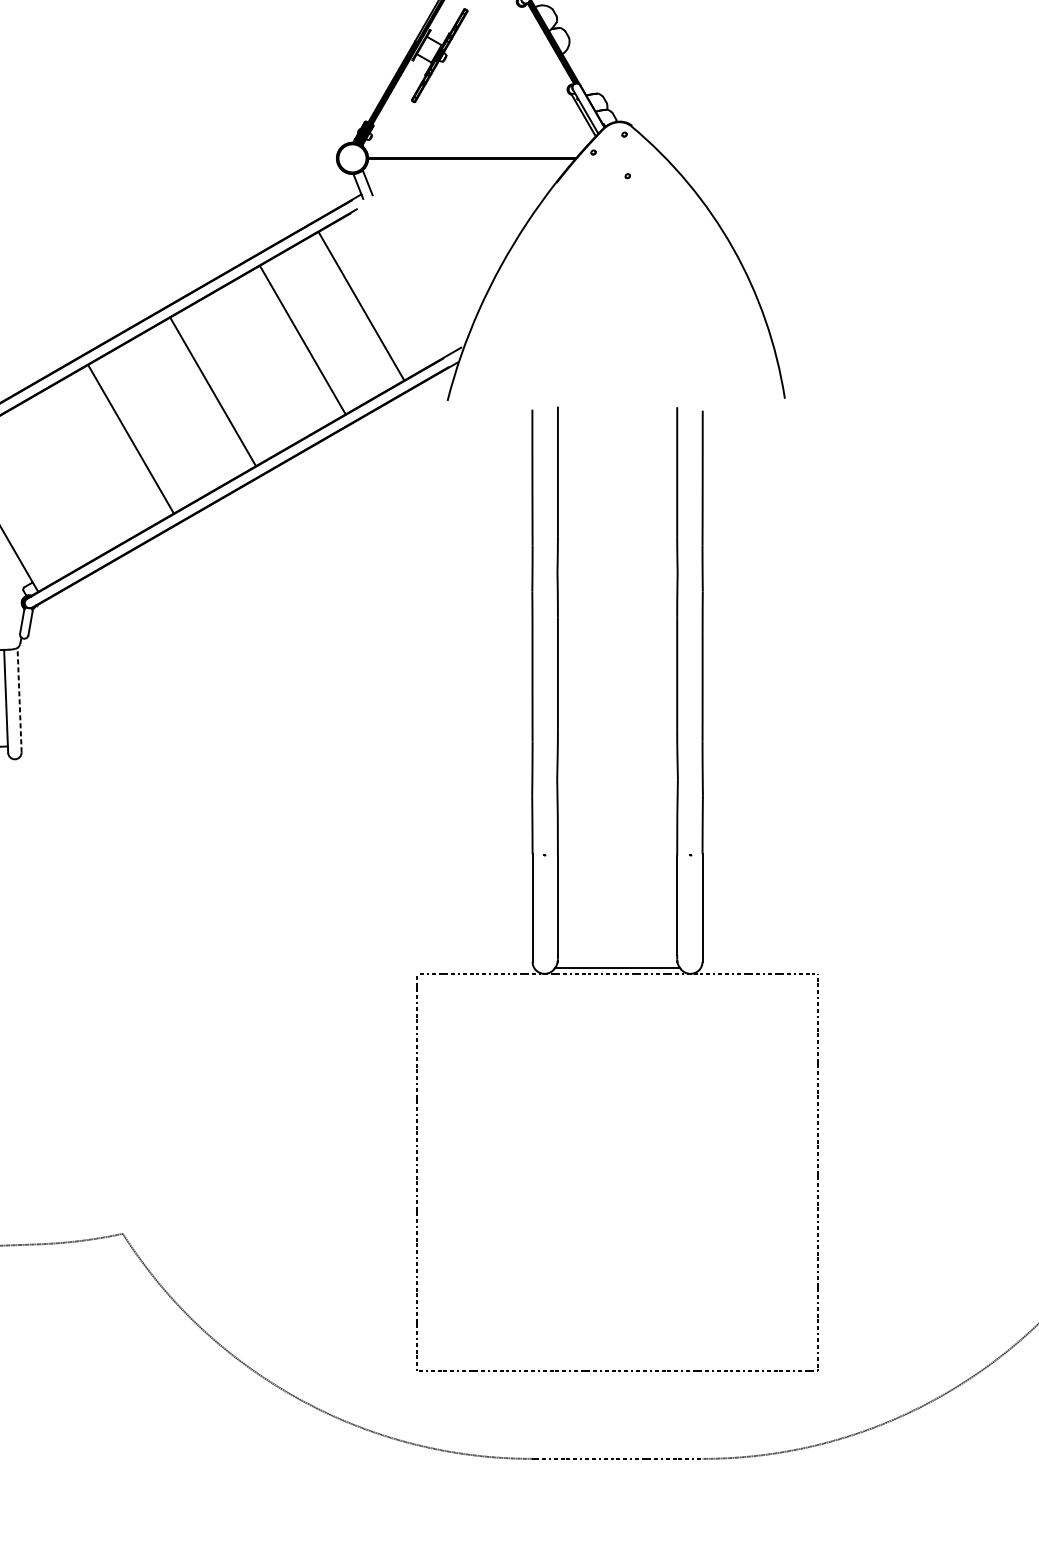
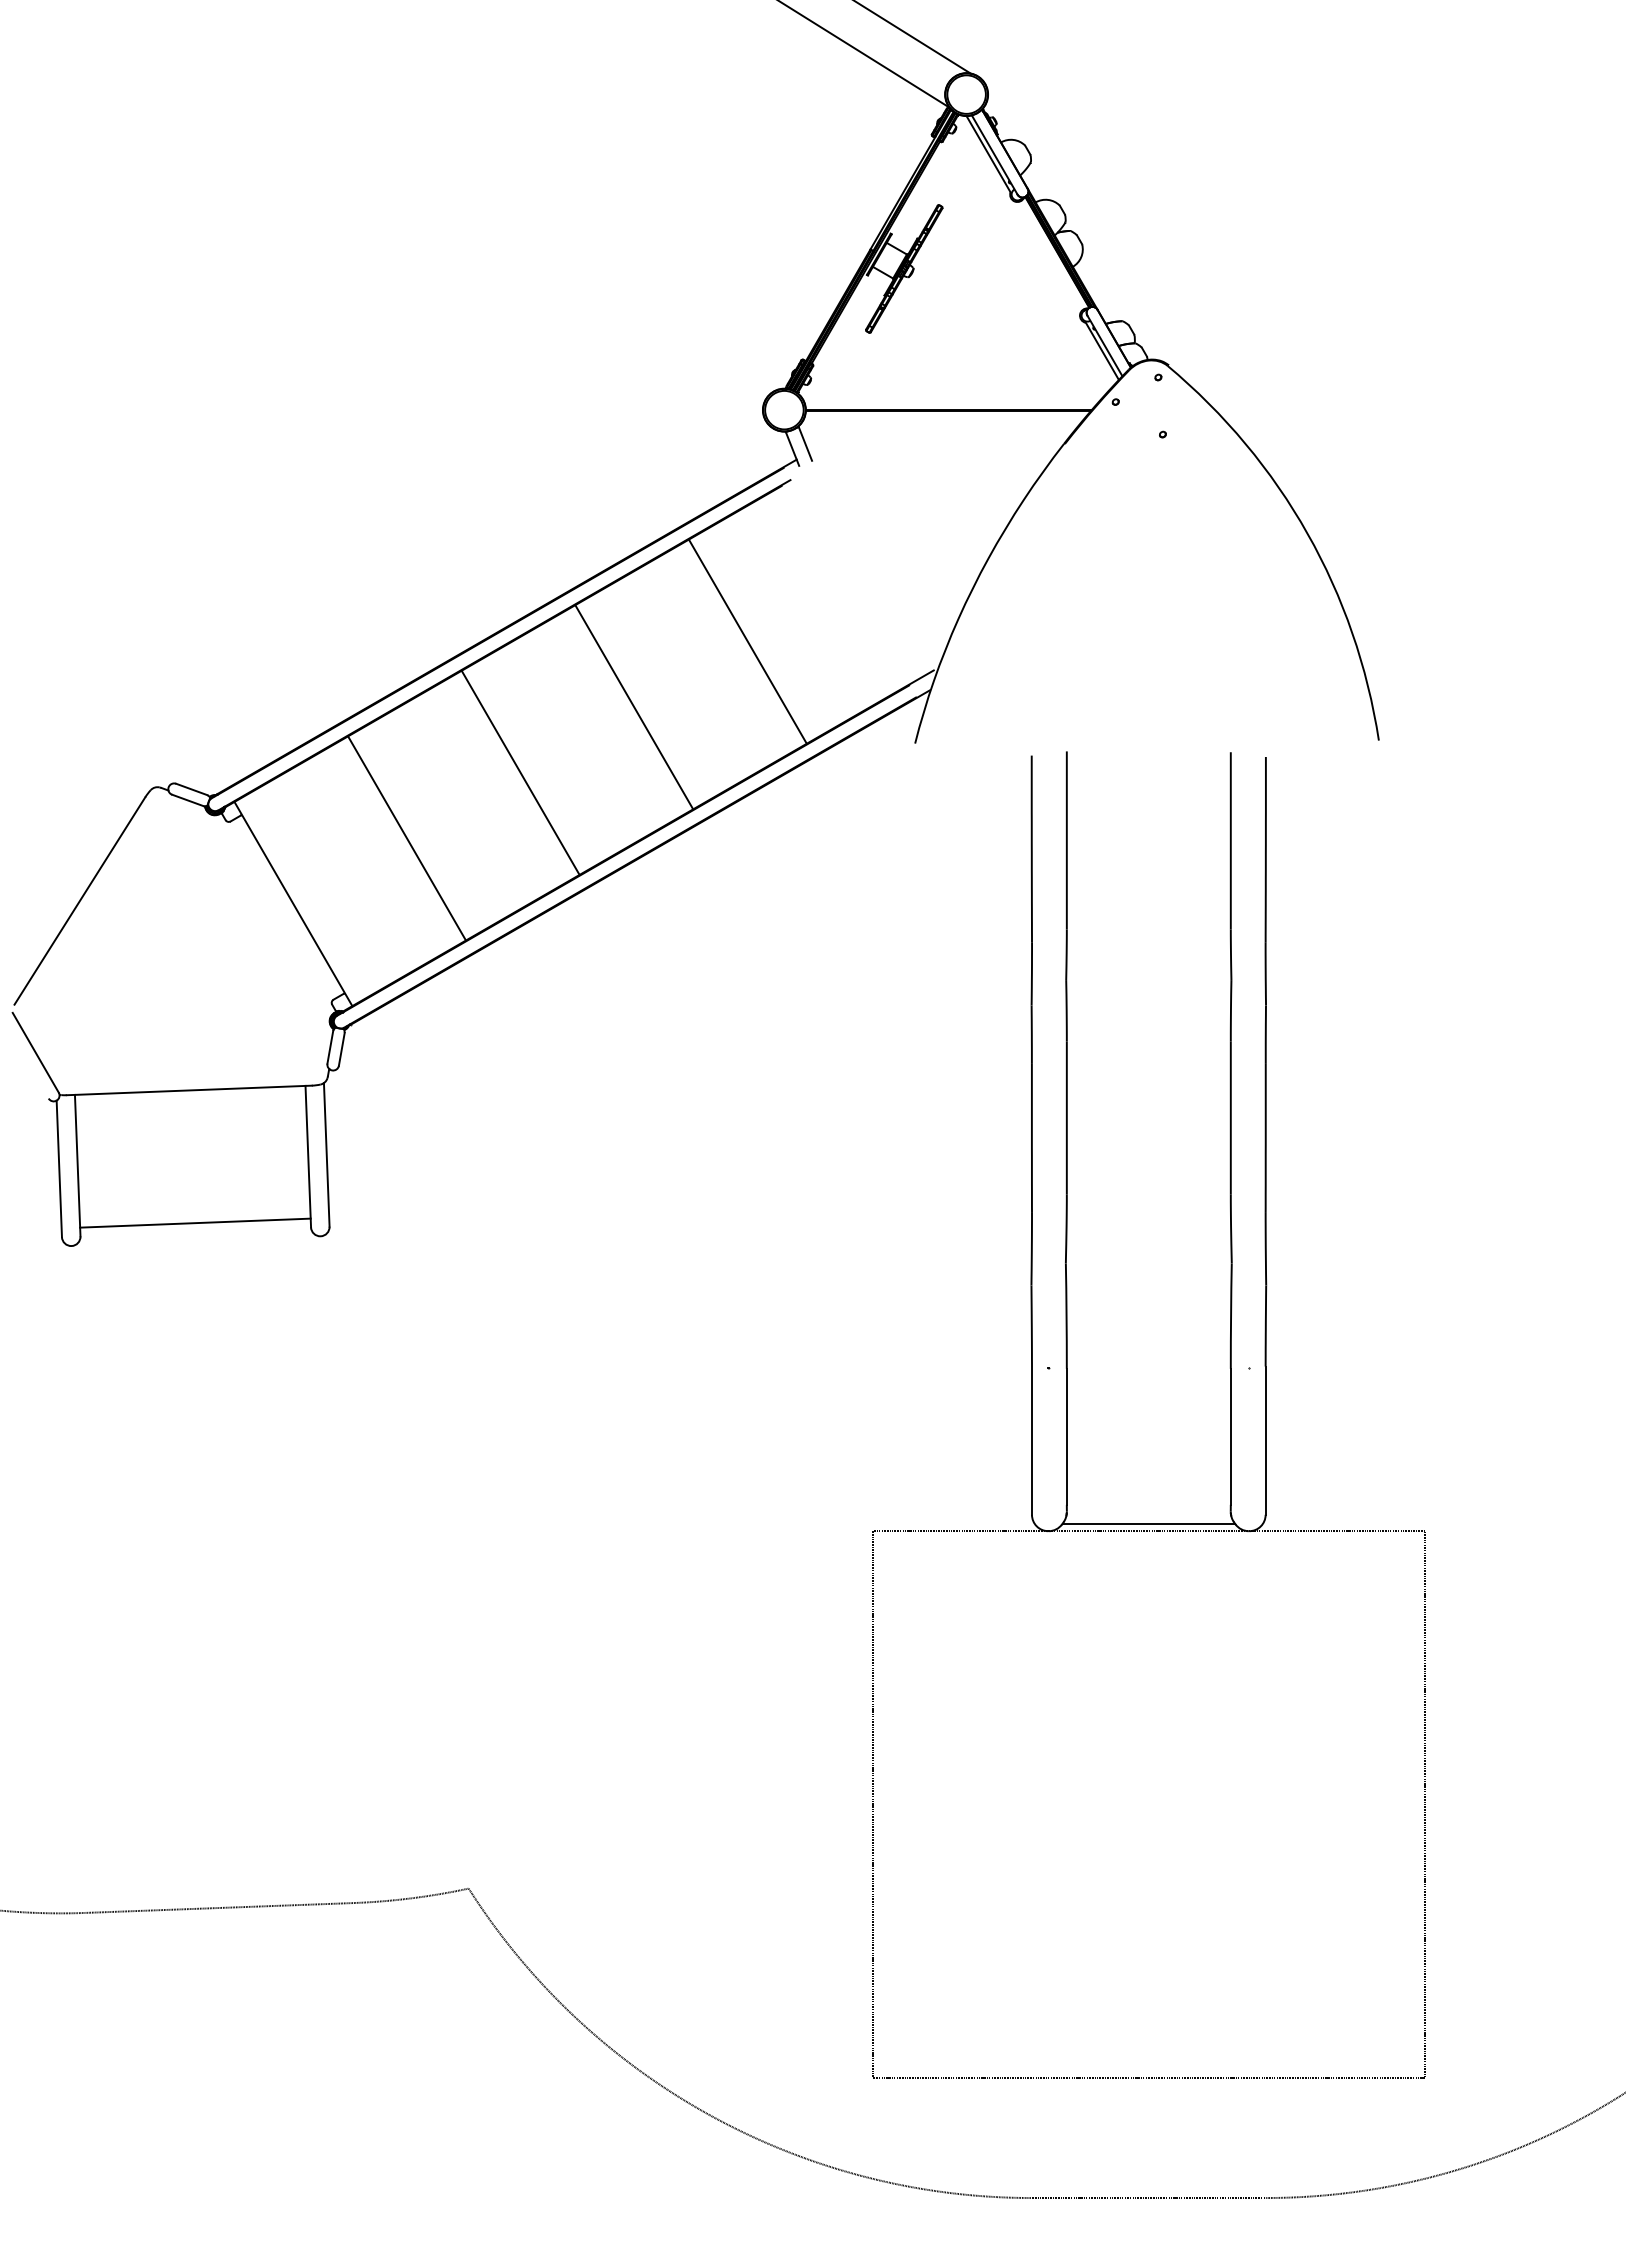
line: (361, 306) -> (747, 641), moved
line: (303, 340) -> (634, 707), moved
line: (212, 391) -> (520, 772), moved
line: (130, 439) -> (406, 838), moved
line: (19, 699) -> (326, 1154), dashed -> solid

